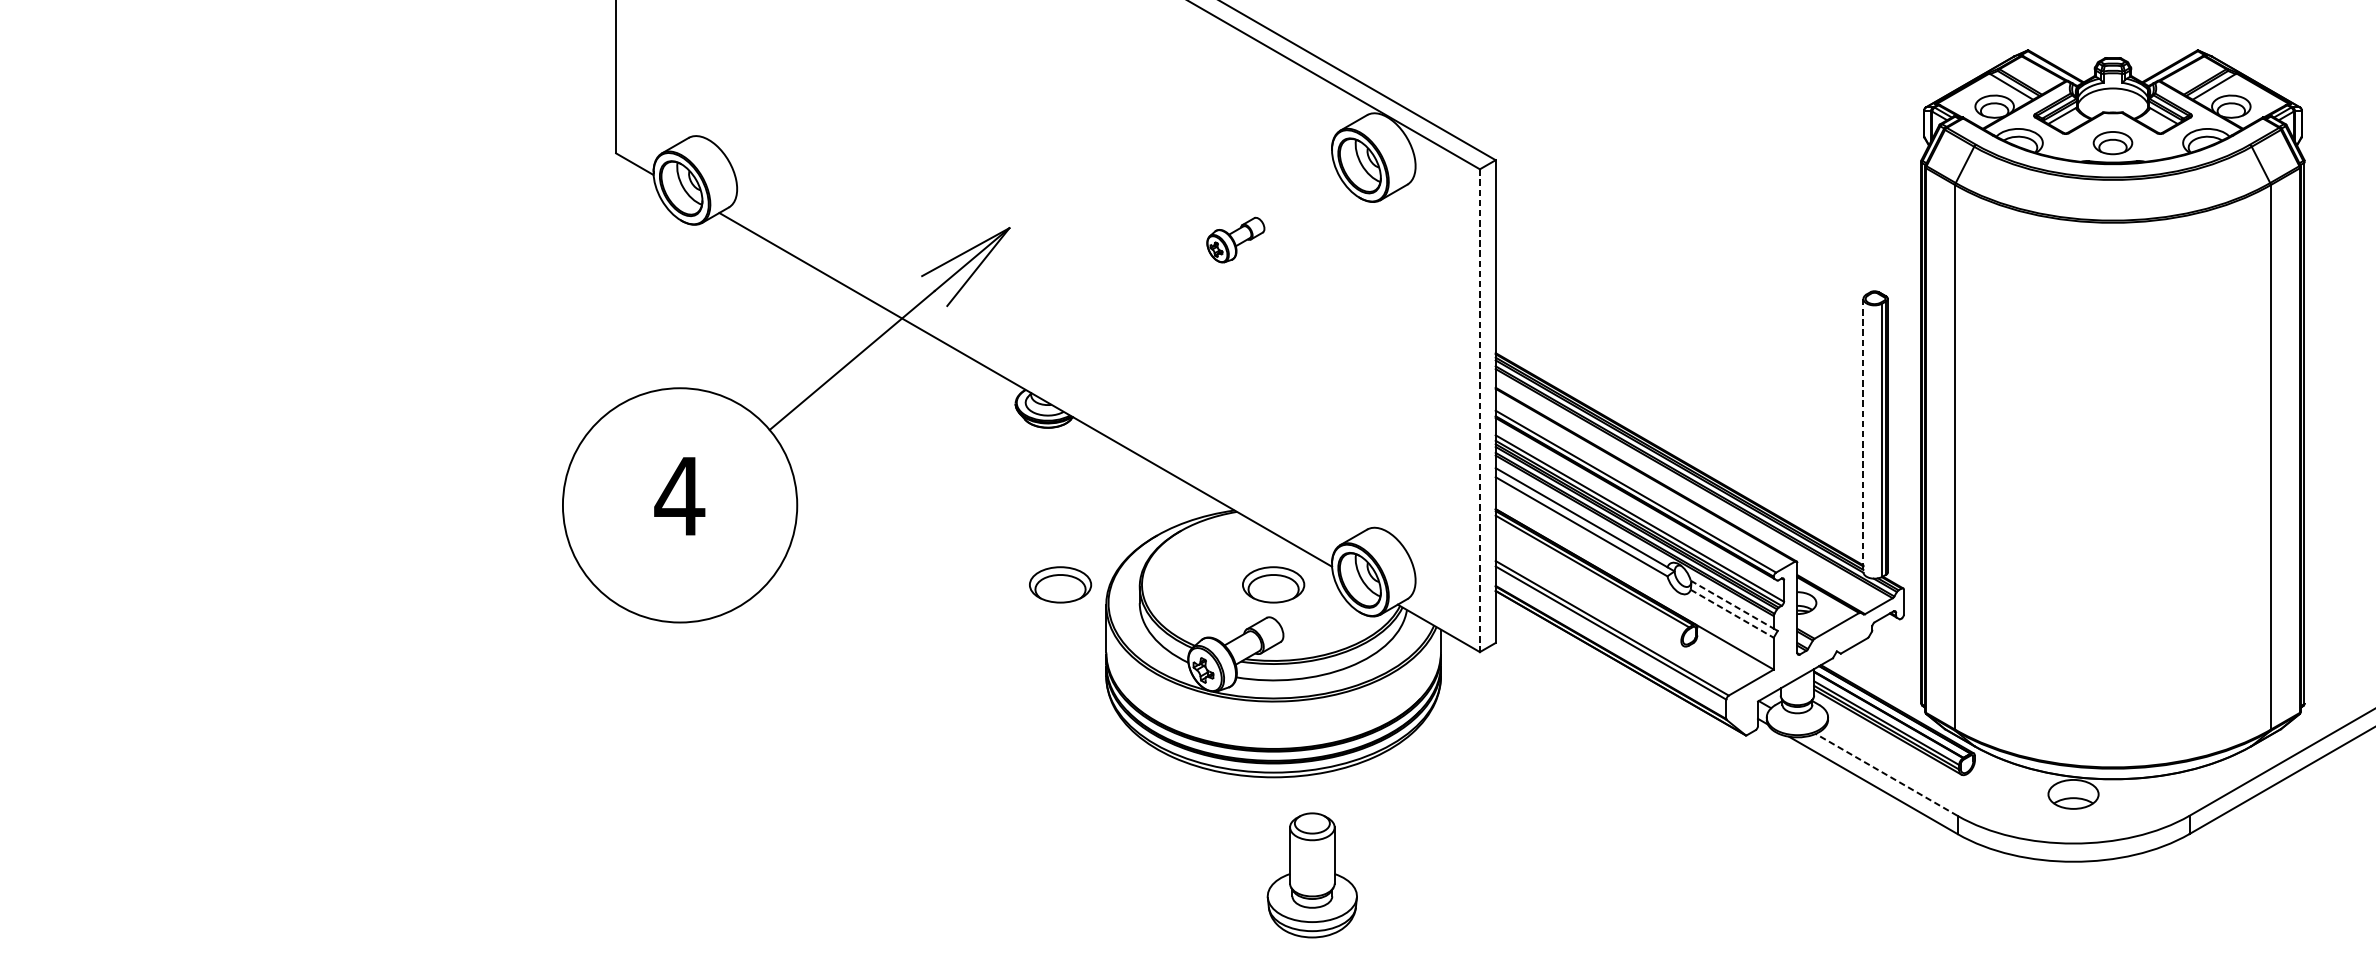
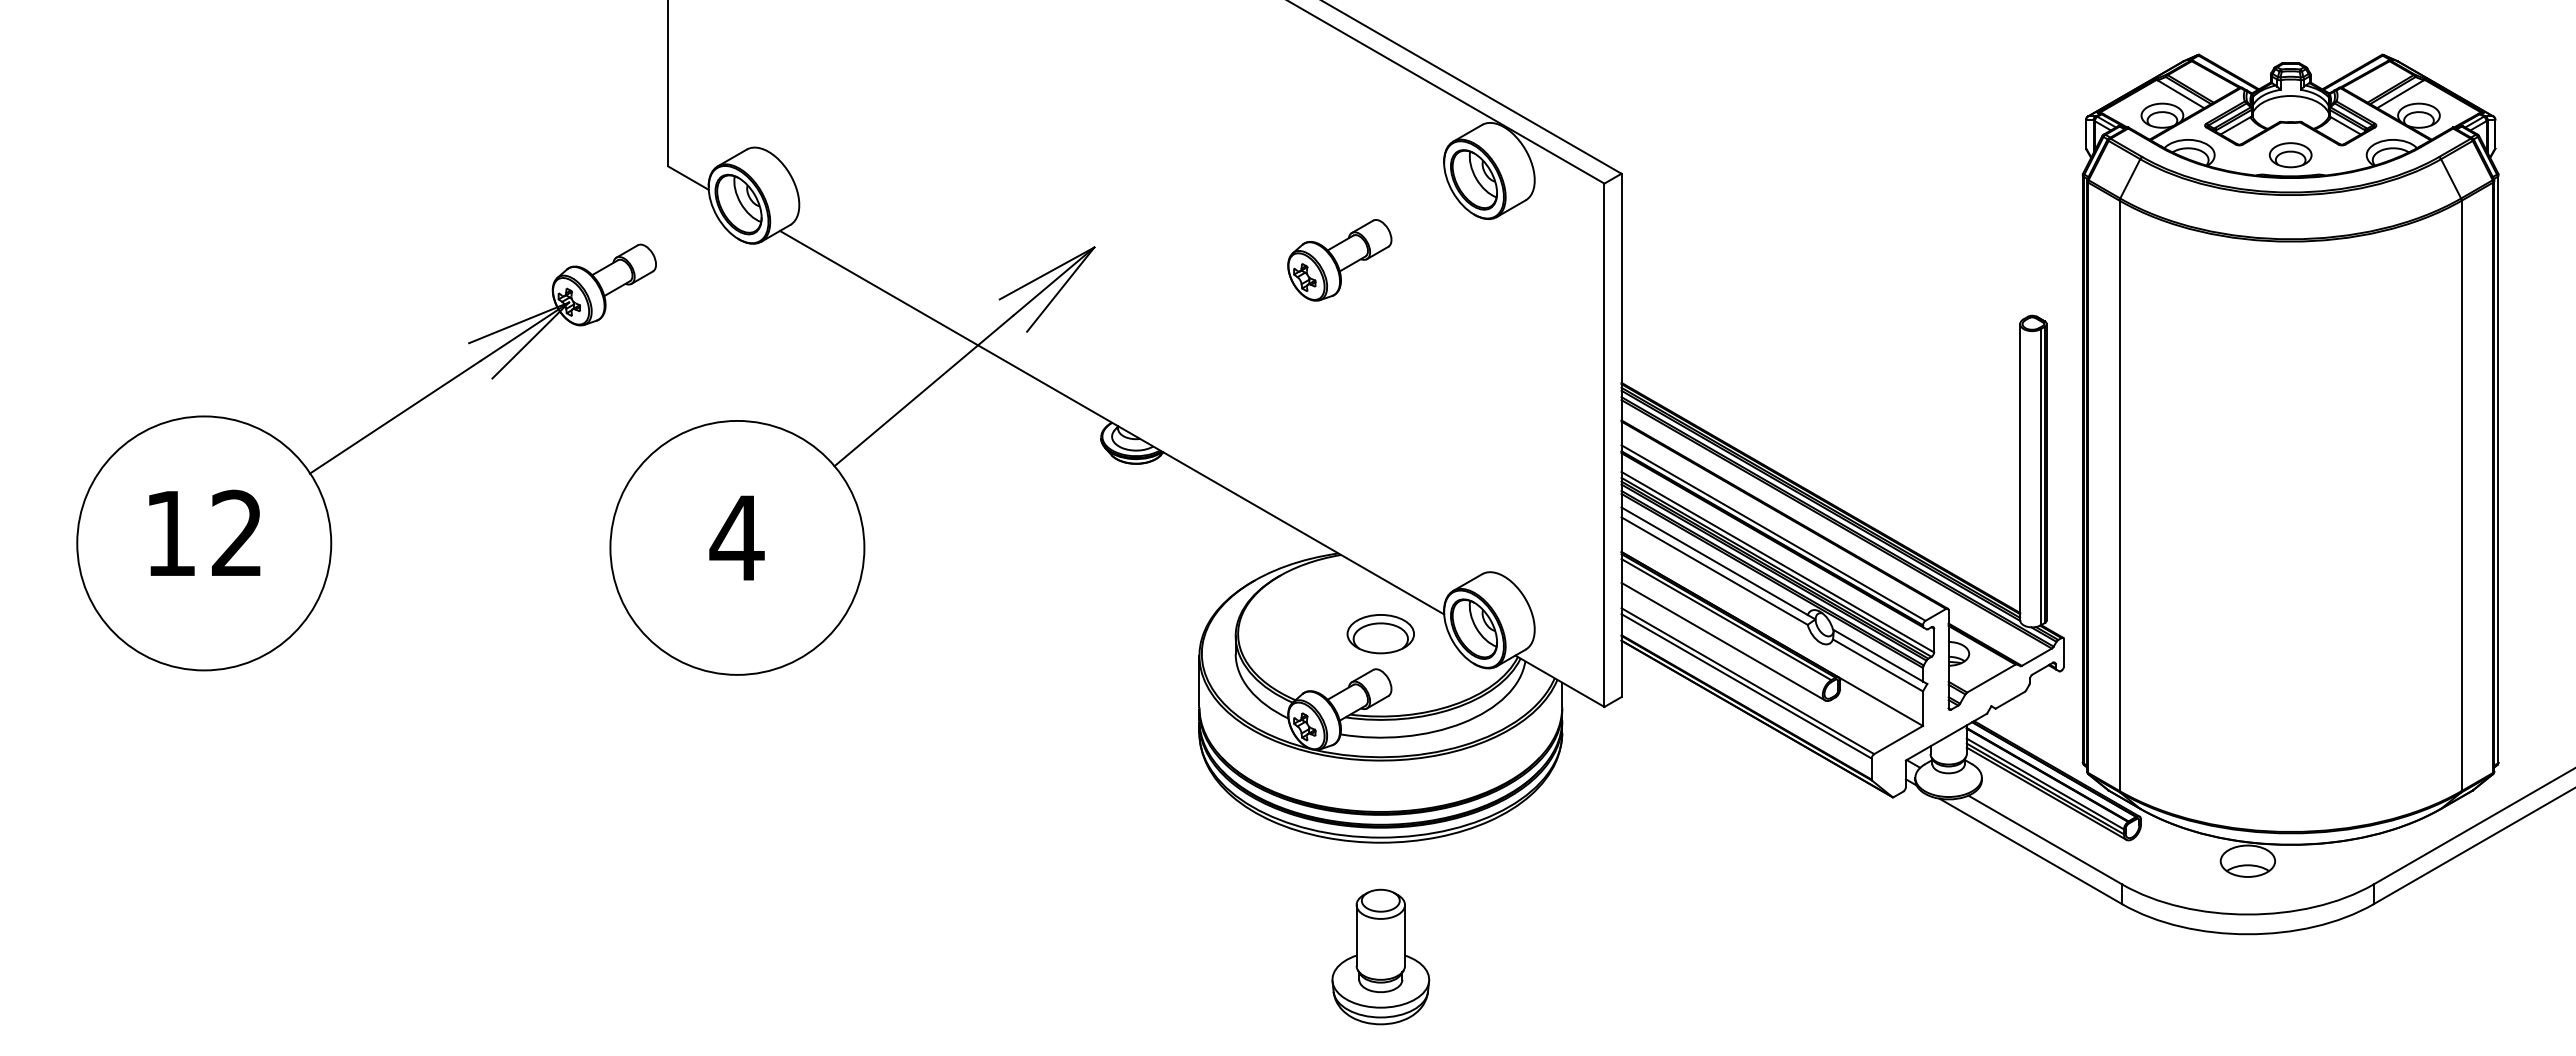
part: (1235, 240) -> (1339, 260), size x1.67
part: (331, 408) -> (359, 442), added
line: (1479, 410) -> (1604, 445), dashed -> solid
line: (1863, 435) -> (2020, 472), dashed -> solid
part: (1060, 585) -> (1149, 634), removed
line: (1589, 591) -> (1723, 641), added
line: (1731, 604) -> (1877, 655), dashed -> solid
line: (1731, 613) -> (1877, 665), dashed -> solid
line: (1886, 775) -> (2045, 840), dashed -> solid
part: (1312, 874) -> (1380, 956), moved

